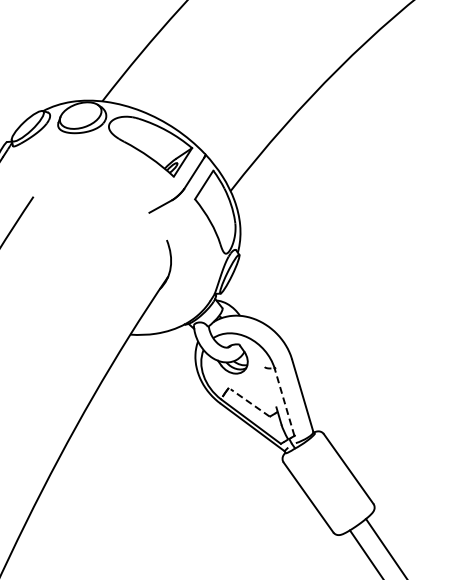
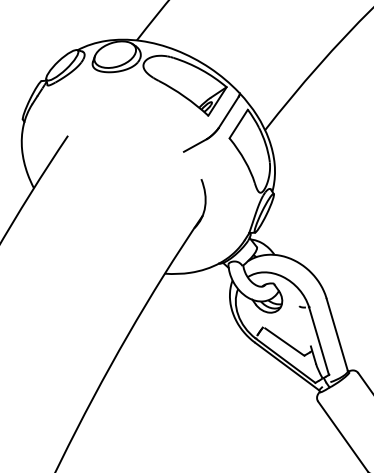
line: (284, 401) -> (319, 340), dashed -> solid
line: (250, 402) -> (285, 341), dashed -> solid

